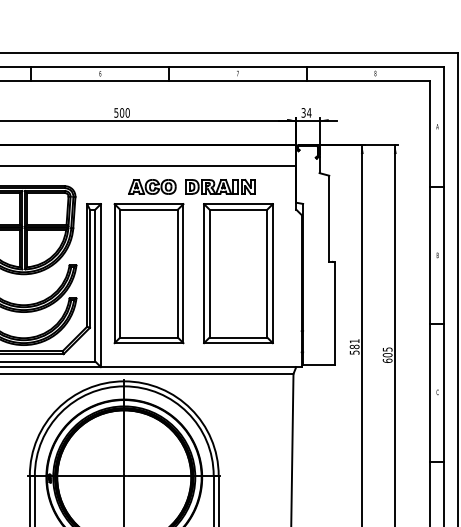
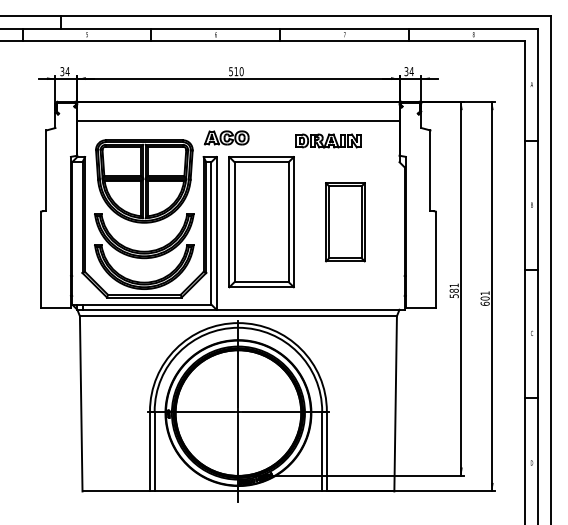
text: (122, 112) -> (236, 71), 500 -> 510
part: (152, 186) -> (226, 137), moved
part: (238, 273) -> (345, 222), size x0.6
text: (386, 349) -> (484, 293), 605 -> 601

